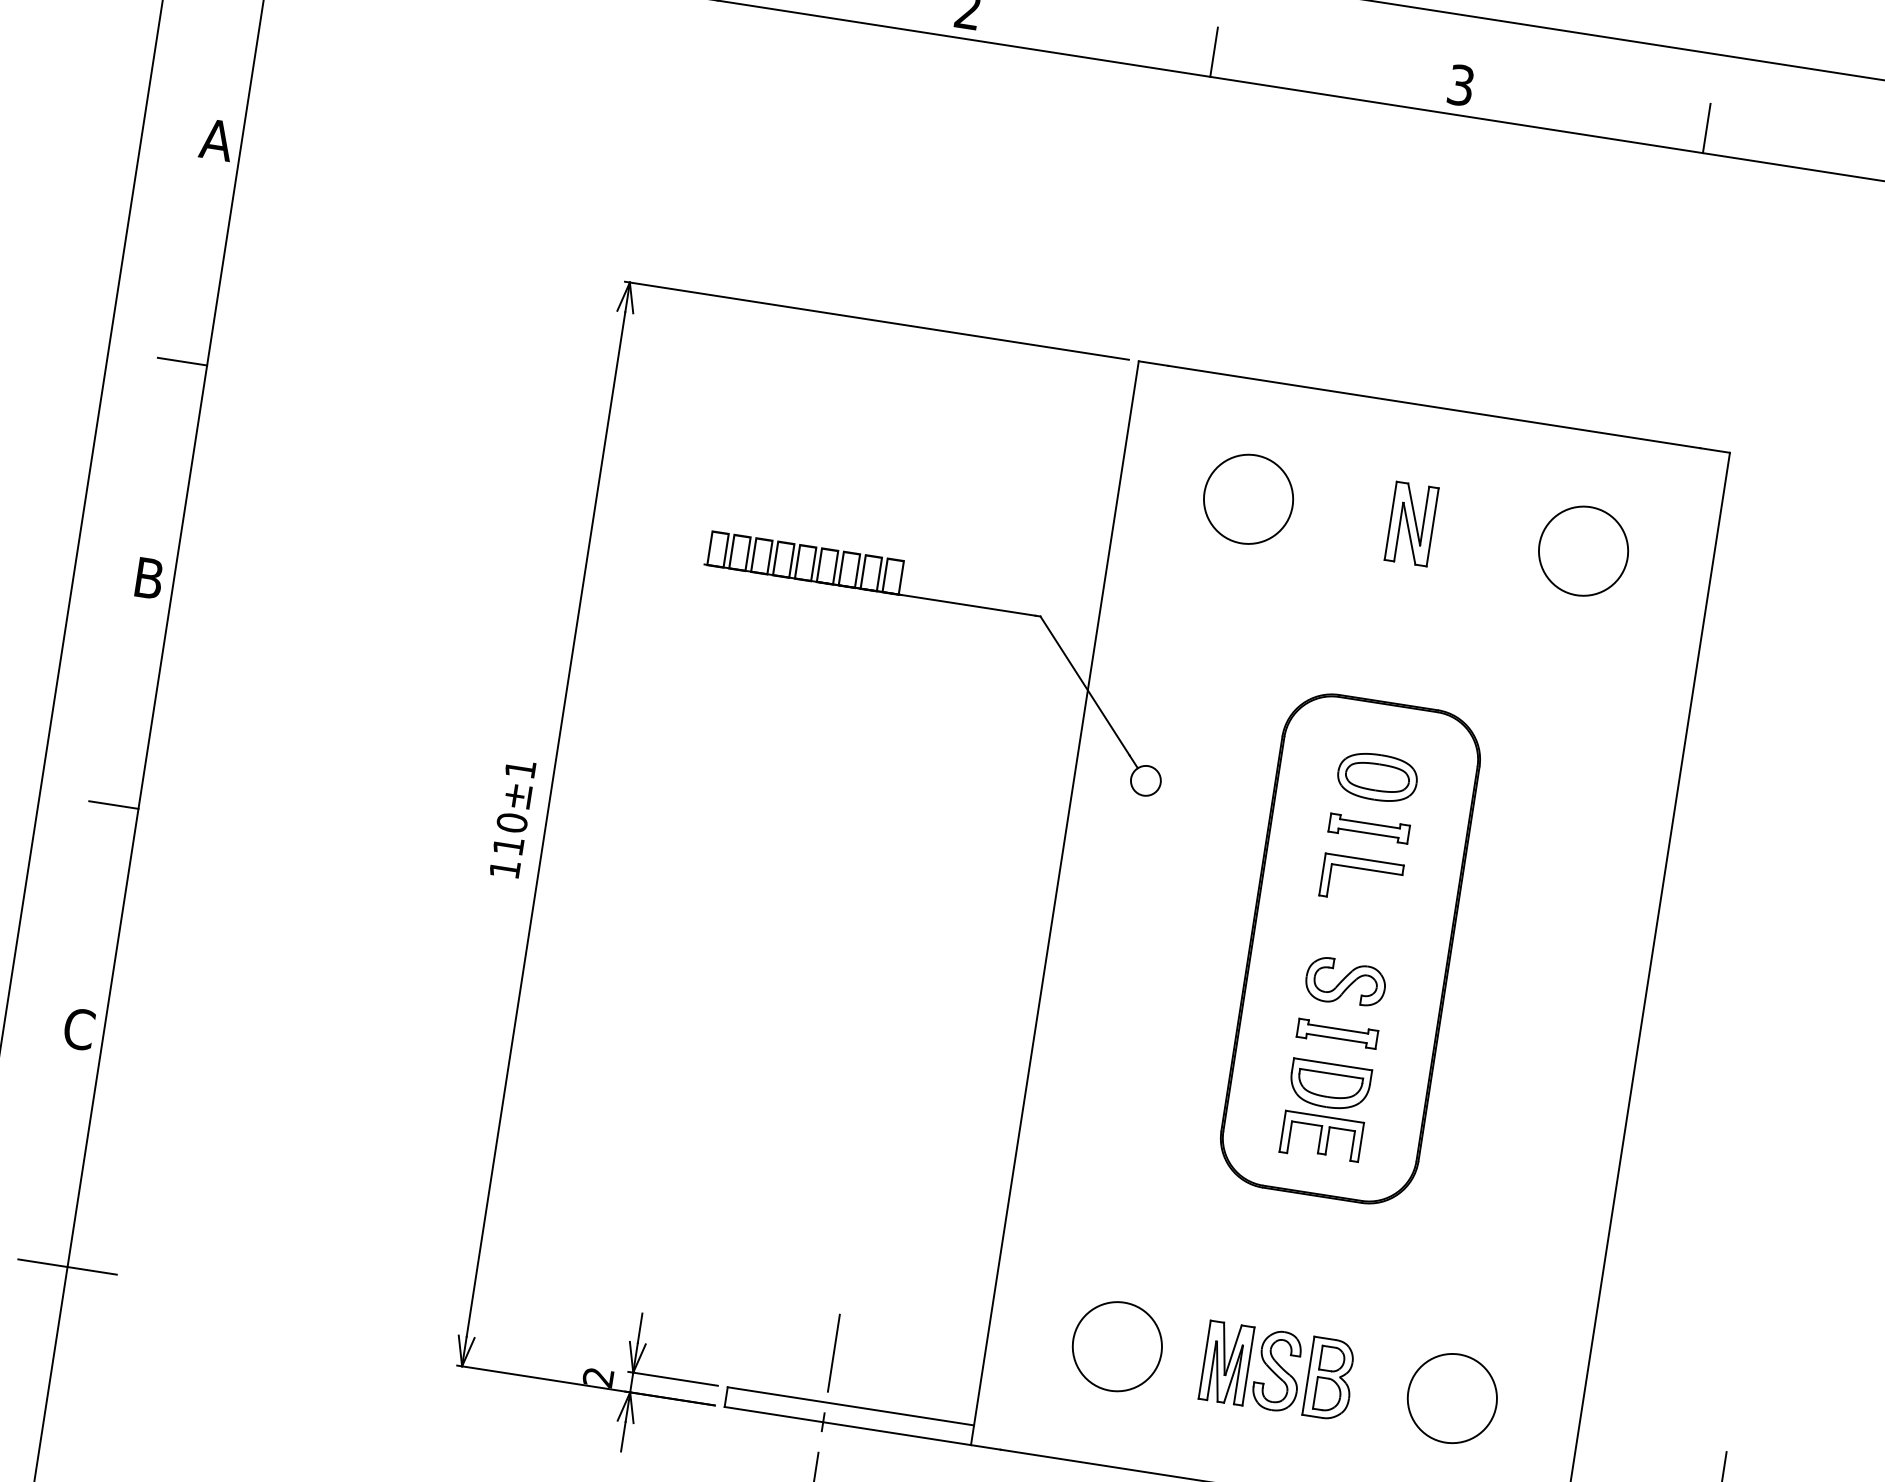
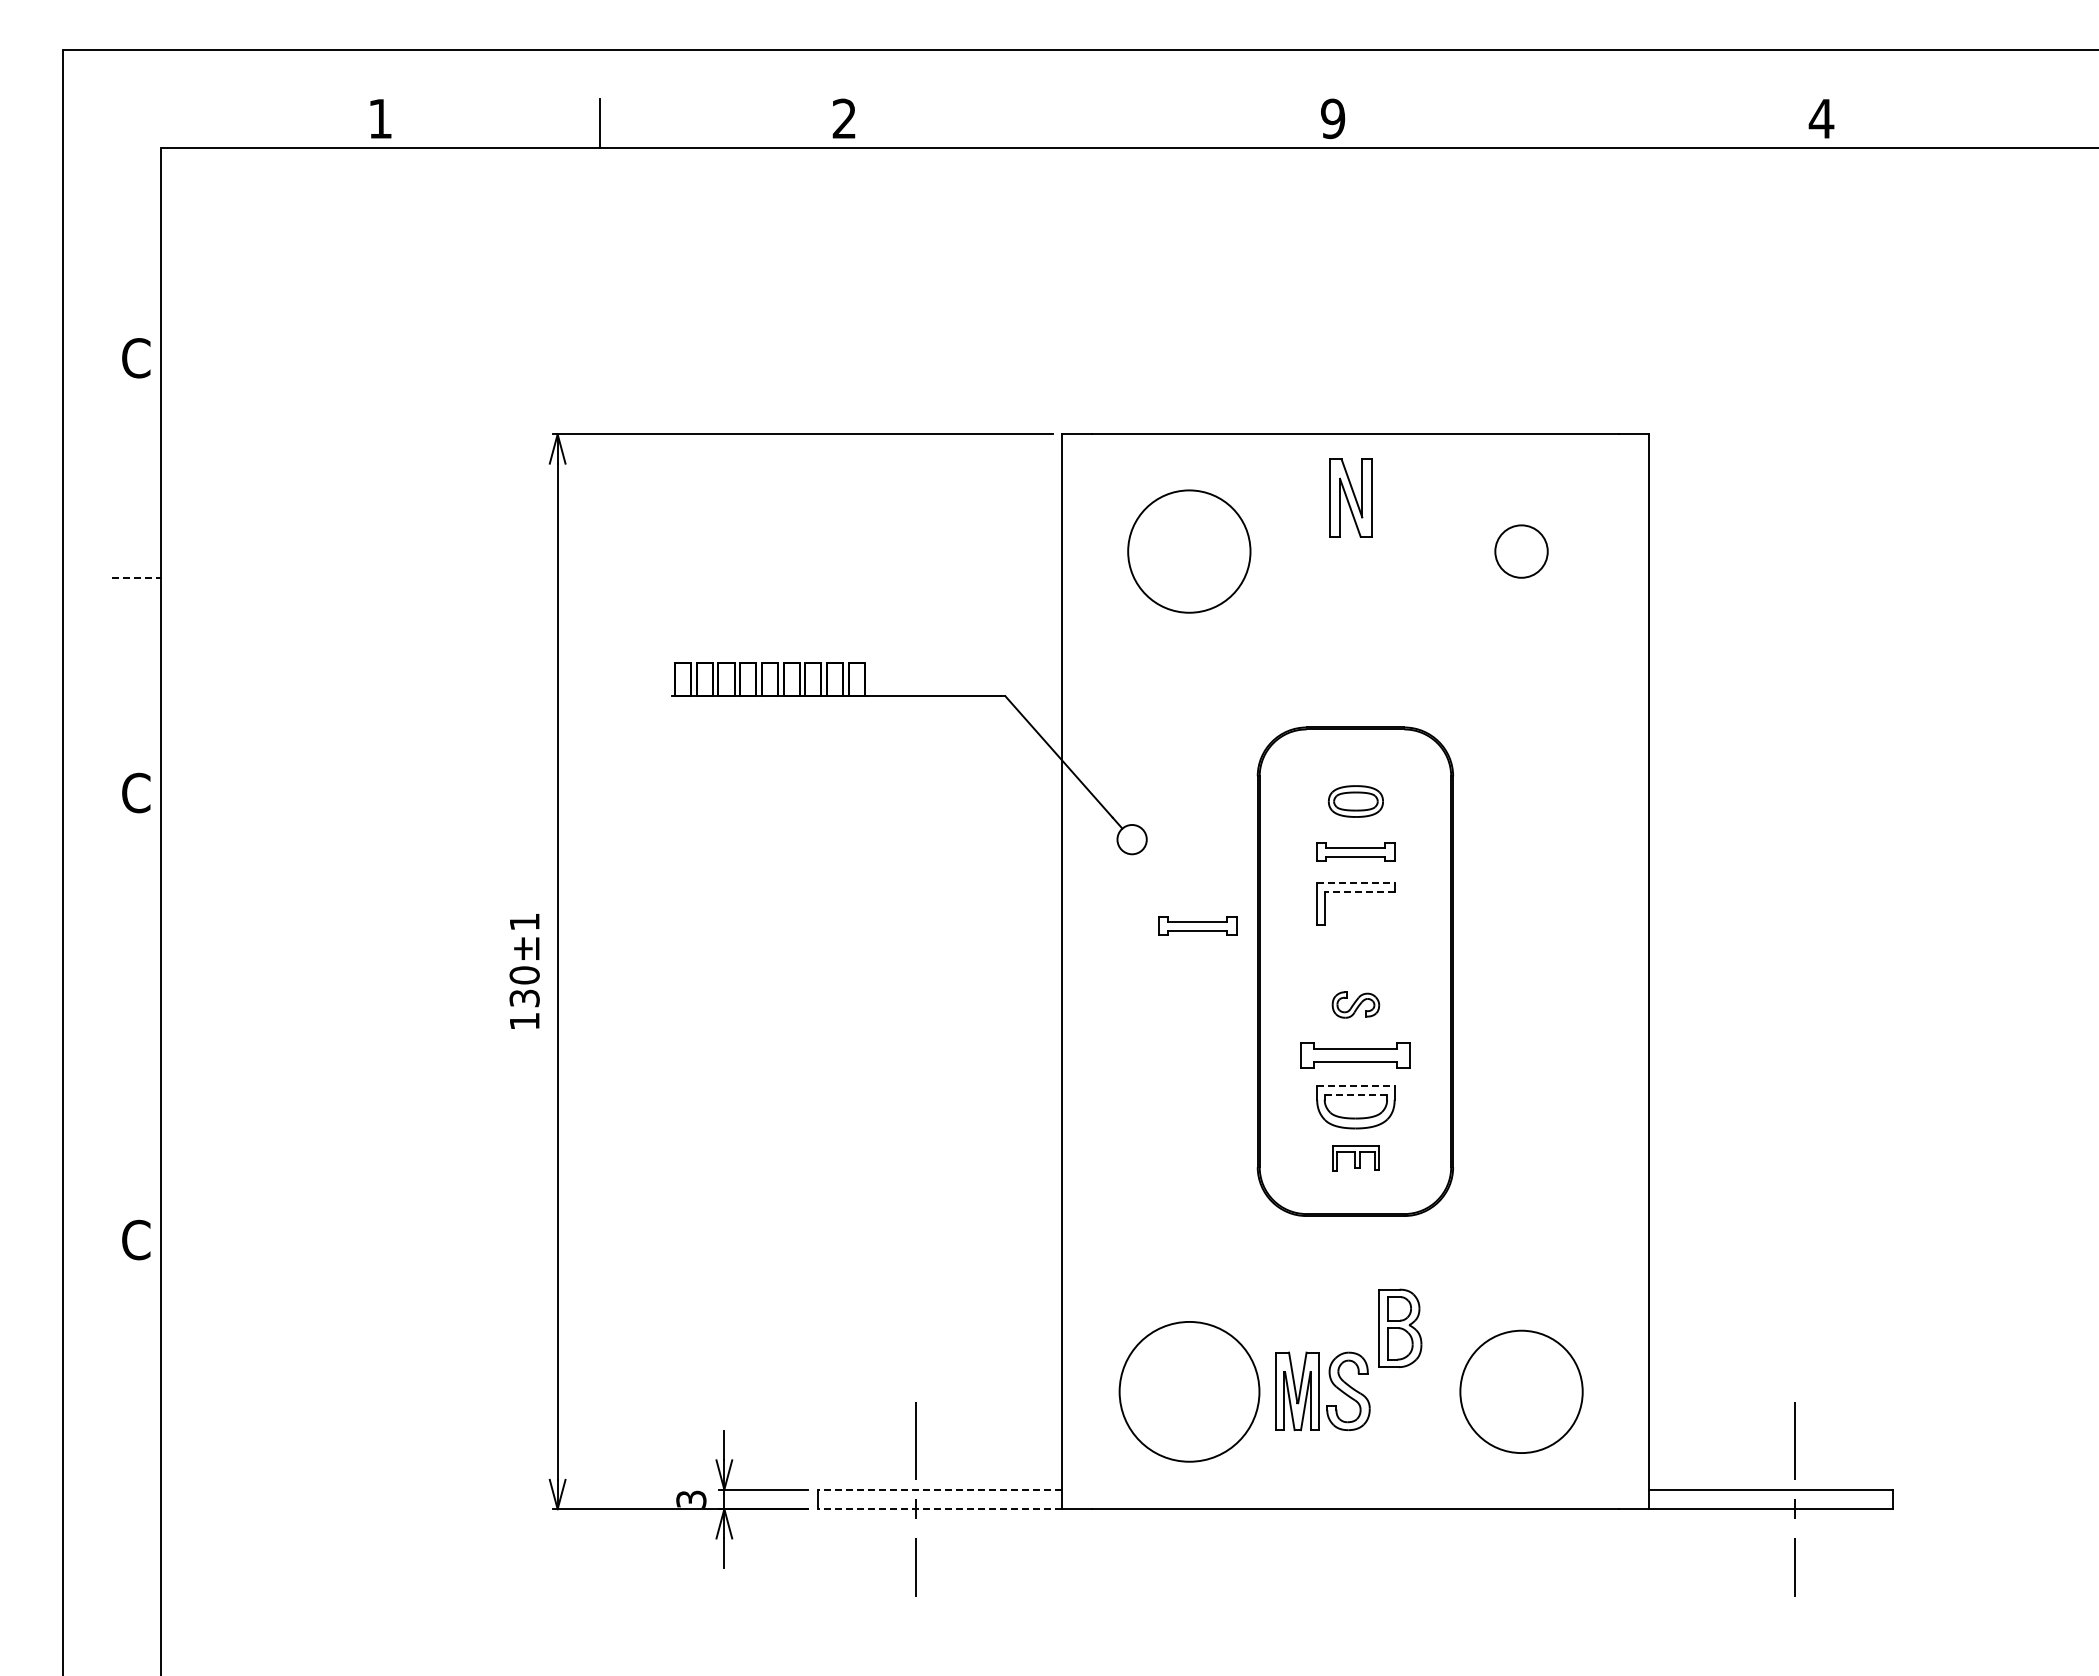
line: (1213, 51) -> (1088, 123), removed
text: (1461, 85) -> (1333, 118), 3 -> 9
line: (1706, 128) -> (1577, 123), removed
text: (217, 140) -> (136, 358), A -> C
line: (182, 362) -> (136, 578), solid -> dashed
circle: (1248, 499) -> (1189, 551), size x1.4
part: (1411, 523) -> (1350, 497), moved
circle: (1583, 551) -> (1521, 551), size x0.6
text: (149, 577) -> (136, 792), B -> C
part: (1377, 777) -> (1355, 801), size x0.7
line: (113, 804) -> (135, 1017), removed
text: (508, 846) -> (524, 998), 110±1 -> 130±1
line: (1364, 858) -> (1355, 882), solid -> dashed
line: (1366, 869) -> (1359, 892), solid -> dashed
part: (1198, 877) -> (1197, 925), added
part: (1345, 981) -> (1355, 1004), size x0.6
part: (1337, 1033) -> (1355, 1055), size x1.4
line: (1332, 1064) -> (1355, 1086), solid -> dashed
line: (1331, 1073) -> (1355, 1095), solid -> dashed
part: (1321, 1137) -> (1355, 1158), size x0.6
line: (67, 1267) -> (160, 1472), removed
circle: (1116, 1346) -> (1188, 1391), size x1.6
text: (598, 1376) -> (691, 1498), 2 -> 3
part: (1330, 1378) -> (1400, 1327), moved
circle: (1452, 1398) -> (1521, 1391), size x1.4
line: (850, 1406) -> (939, 1489), solid -> dashed
line: (847, 1426) -> (939, 1509), solid -> dashed

